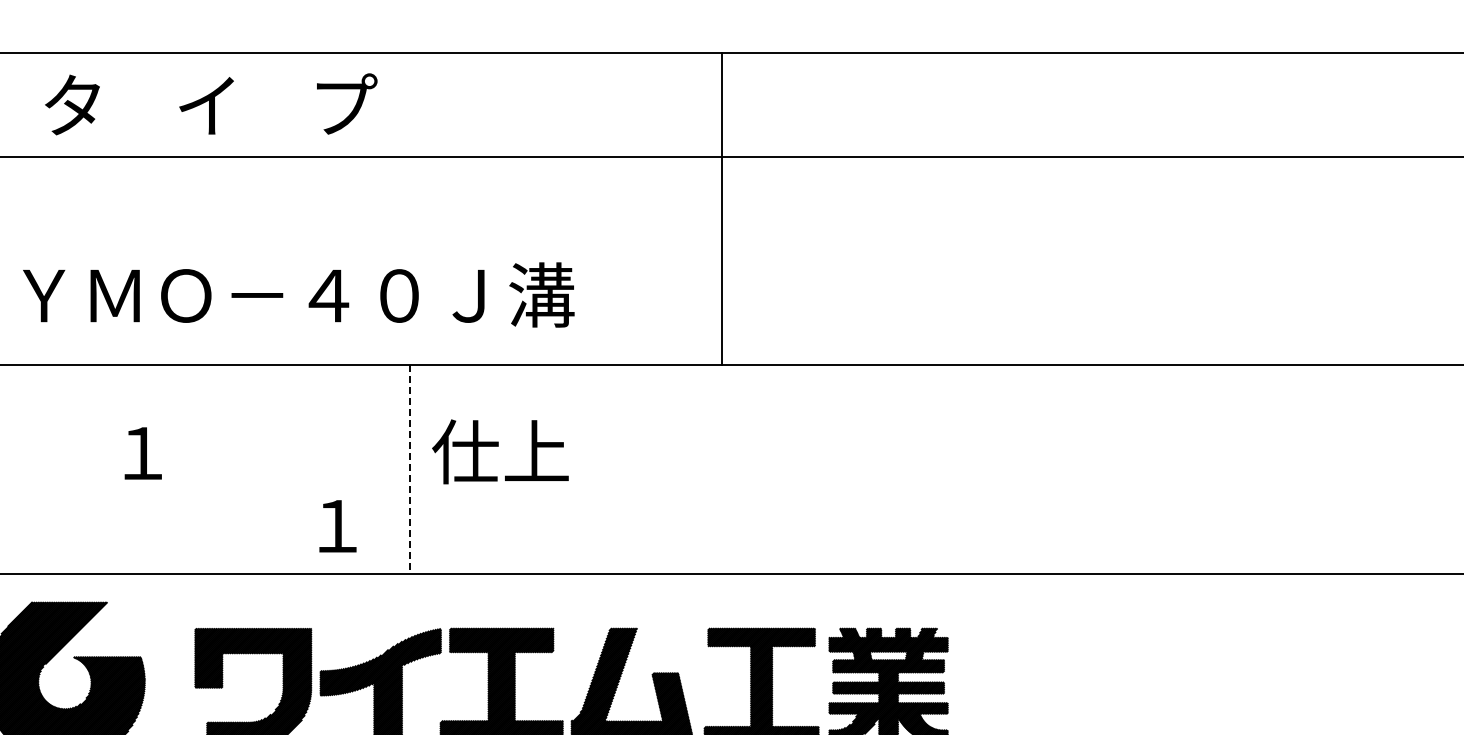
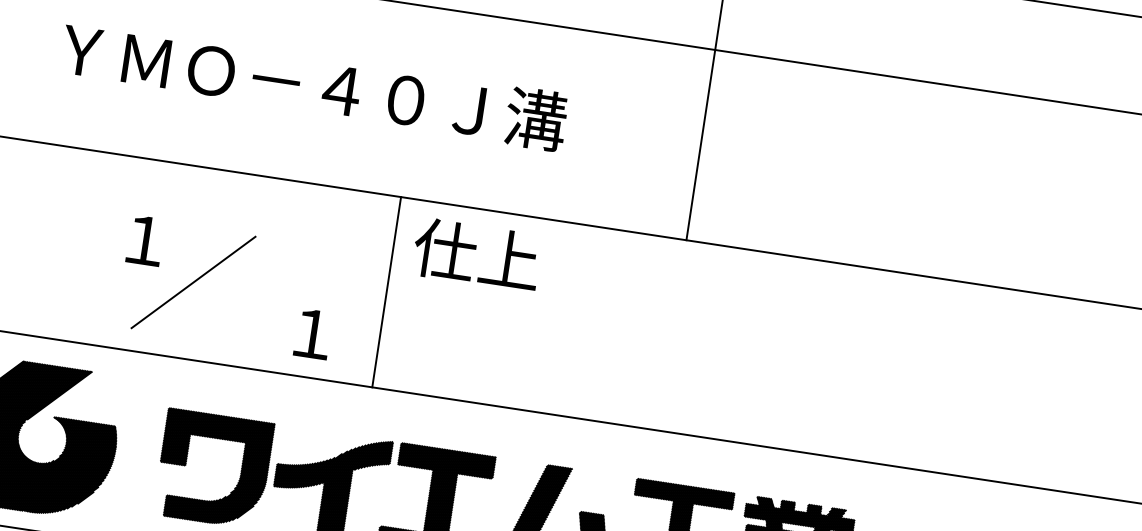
text: (298, 294) -> (314, 85), moved
text: (500, 451) -> (477, 254), moved
line: (409, 470) -> (386, 293), dashed -> solid
line: (201, 490) -> (193, 282), added

